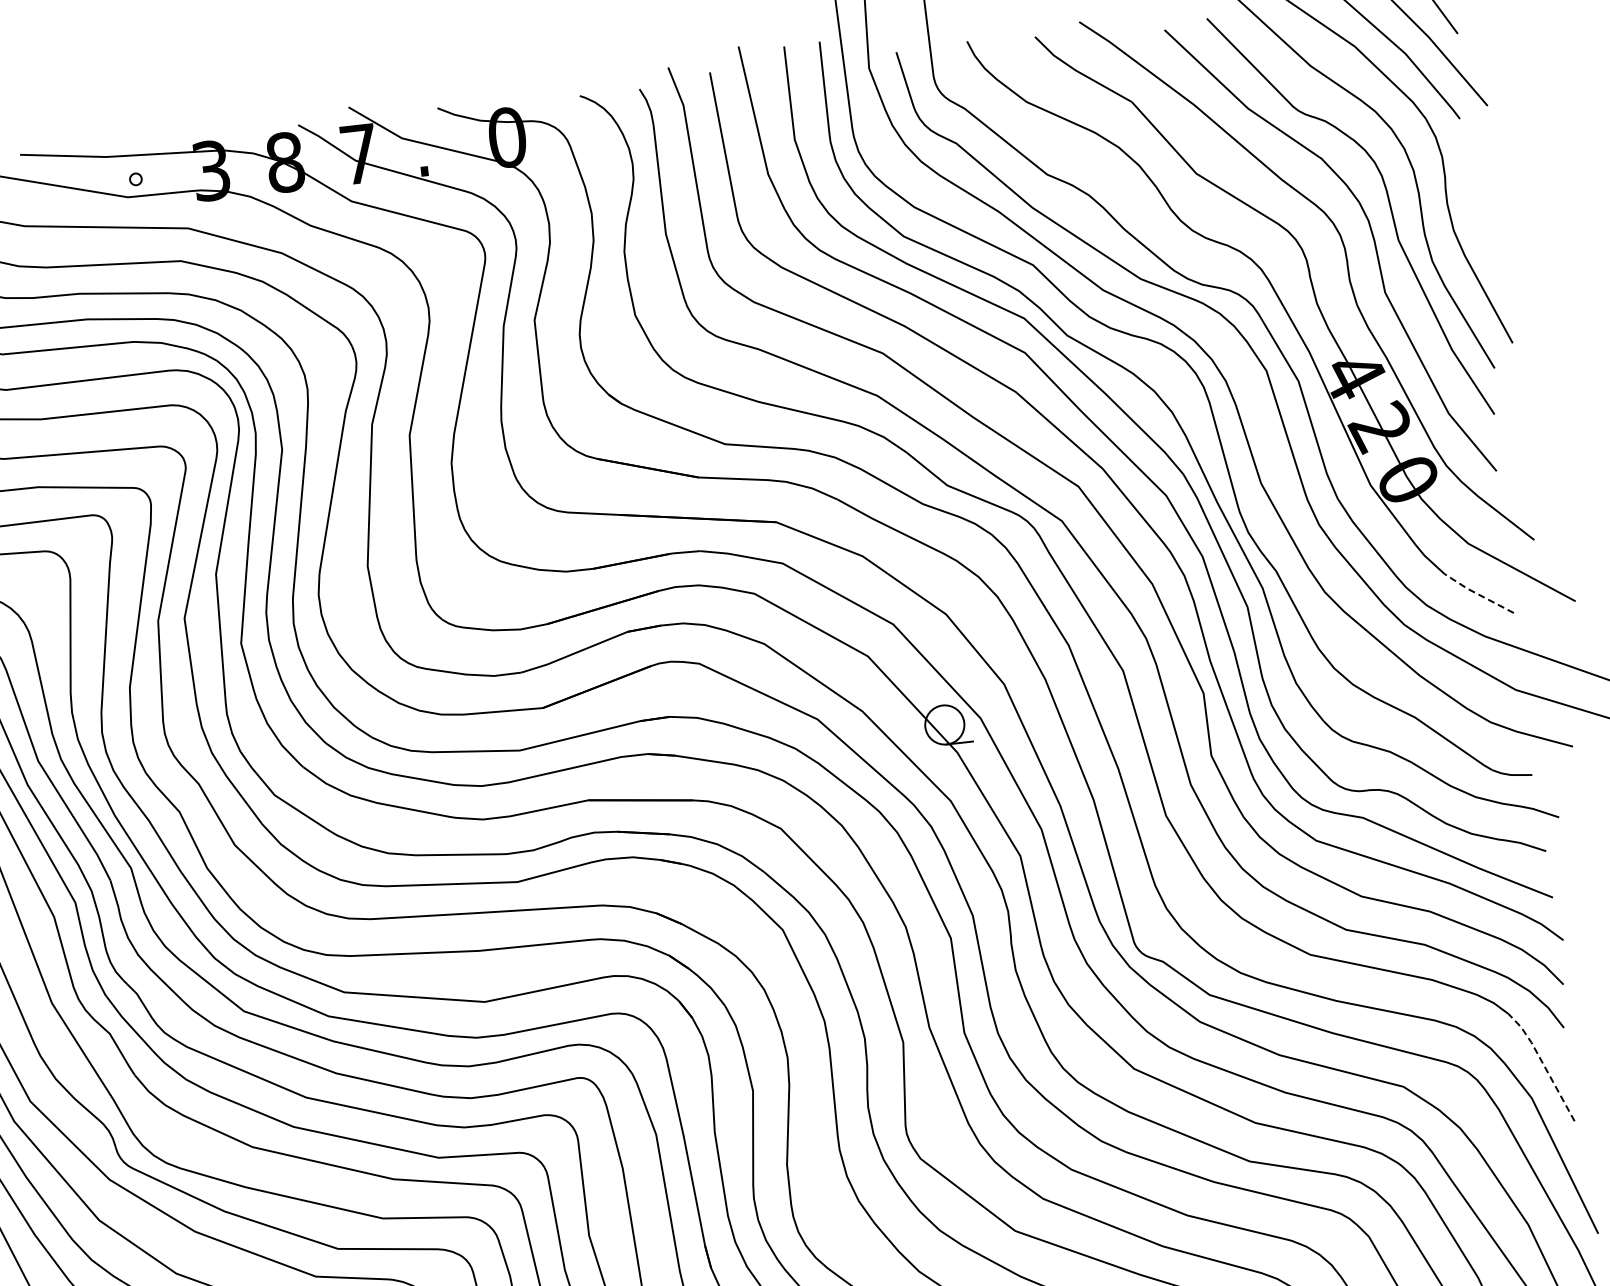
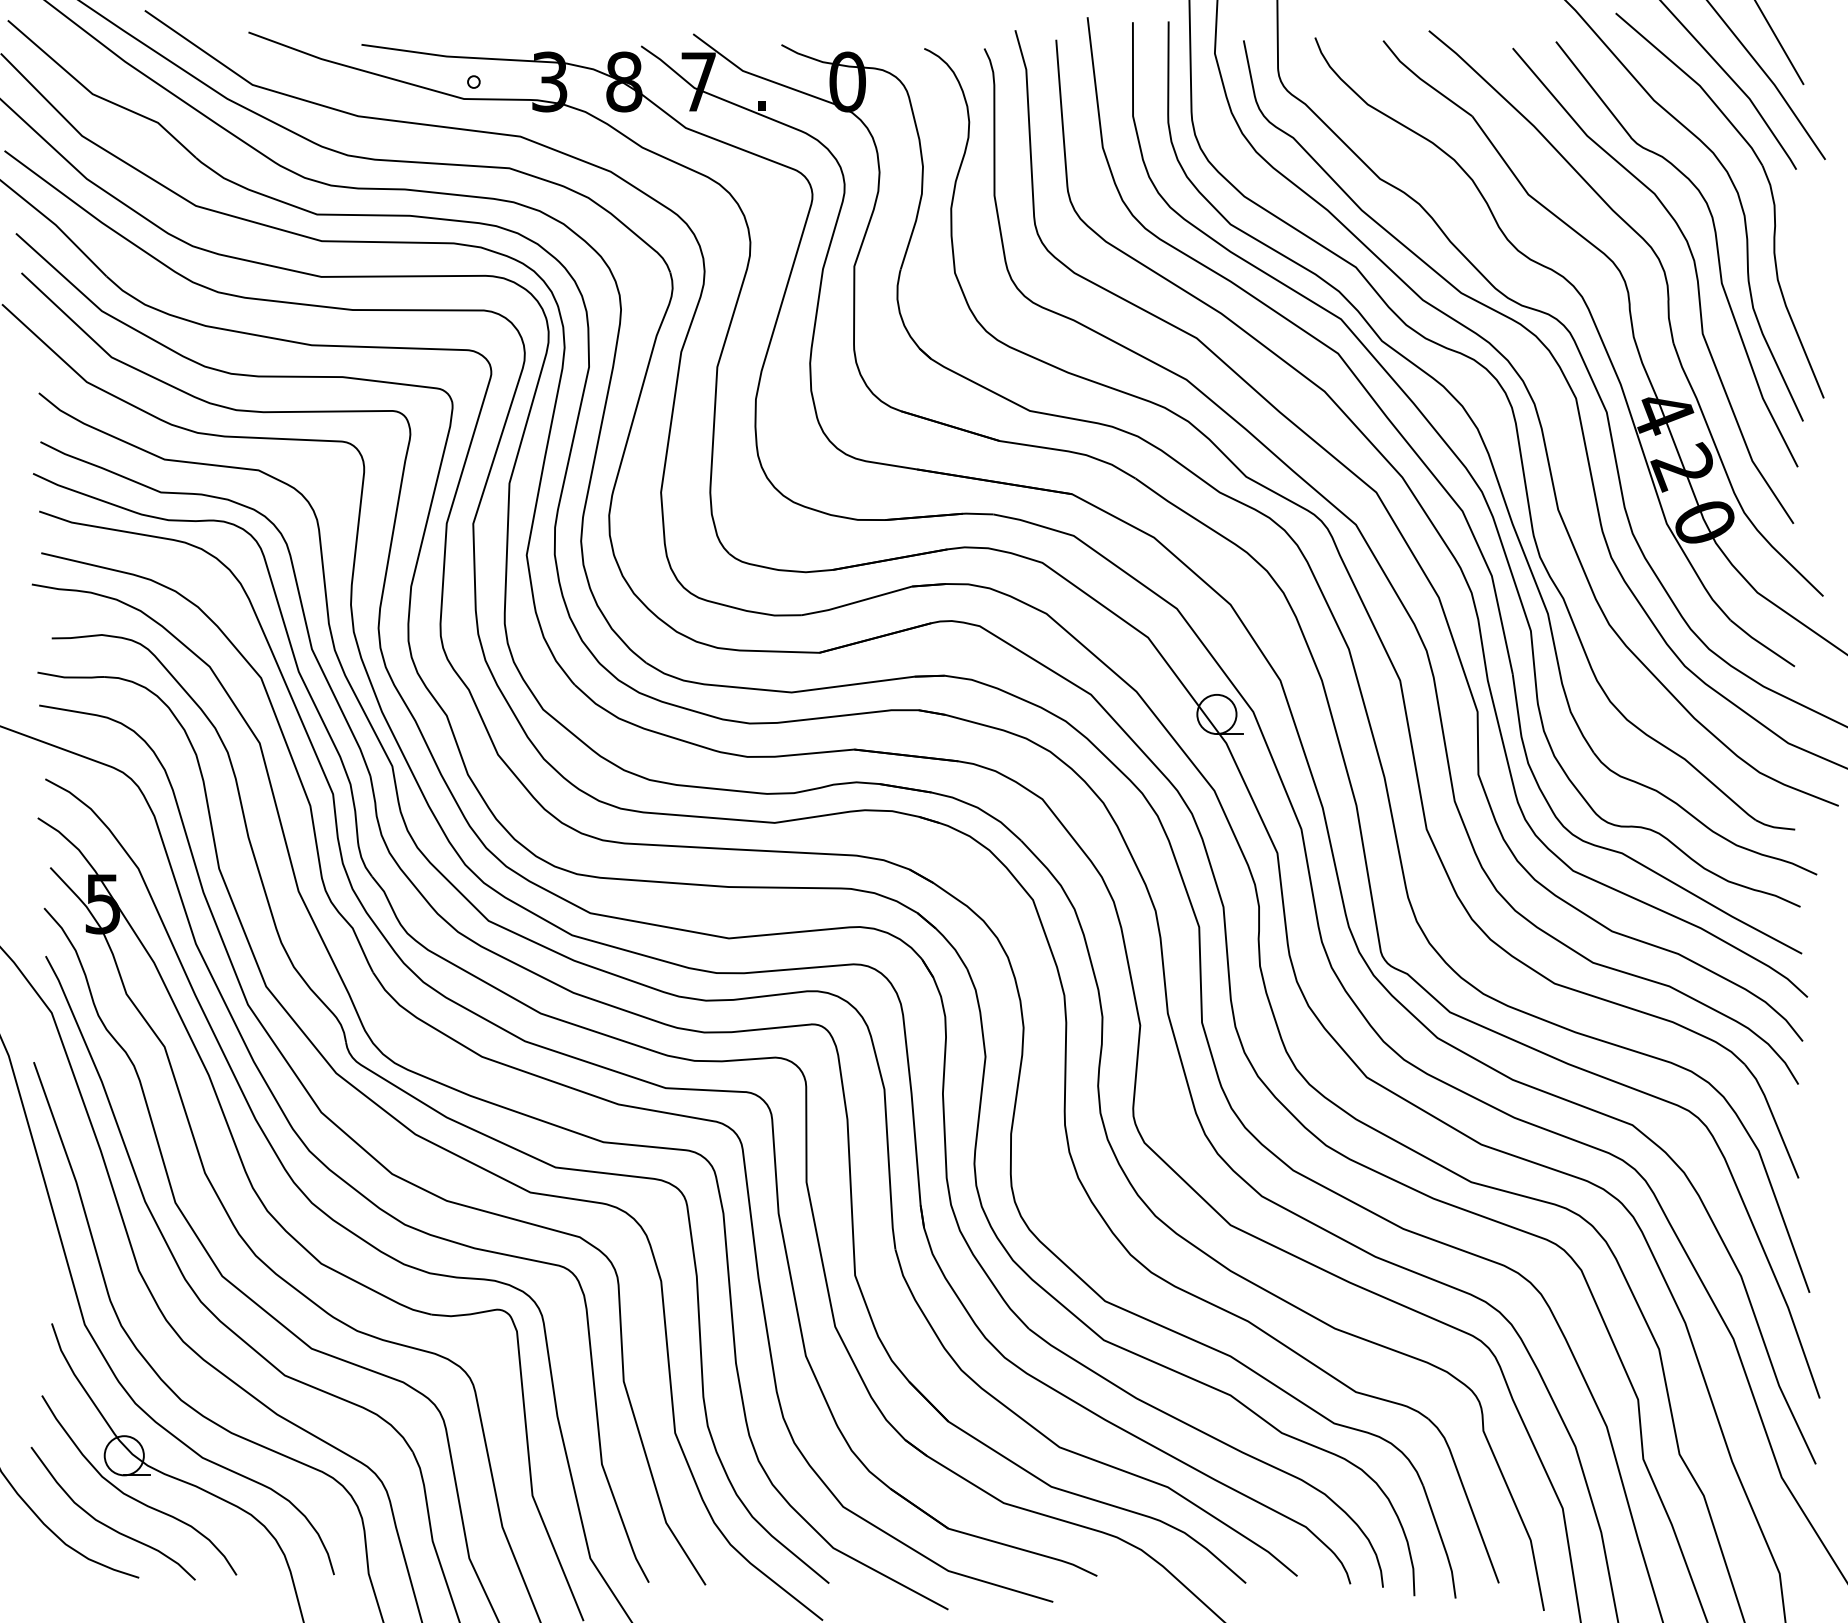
line: (1478, 594) -> (1761, 644), dashed -> solid
line: (1542, 1064) -> (1773, 1118), dashed -> solid

